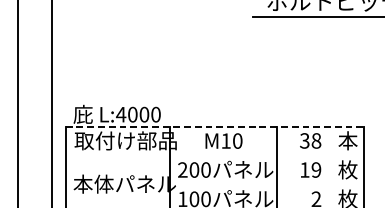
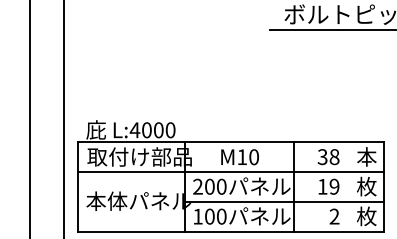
line: (214, 126) -> (230, 142), dashed -> solid
line: (214, 156) -> (230, 172), added
line: (266, 184) -> (283, 201), added

